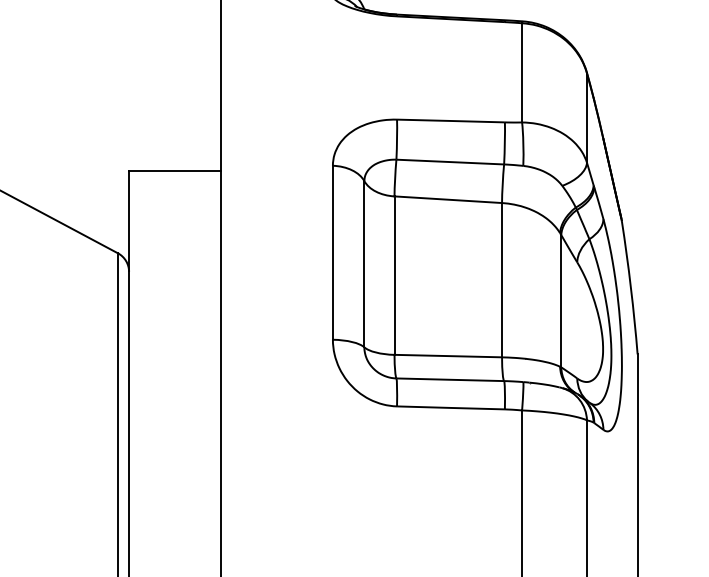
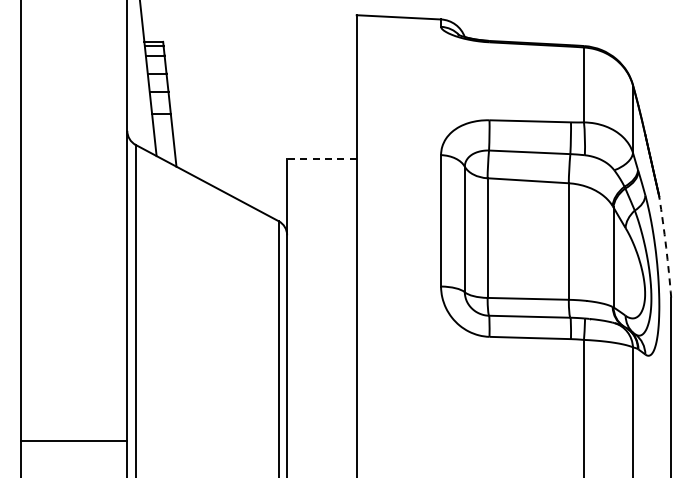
line: (174, 171) -> (321, 159), solid -> dashed
arc: (631, 288) -> (666, 247), solid -> dashed

